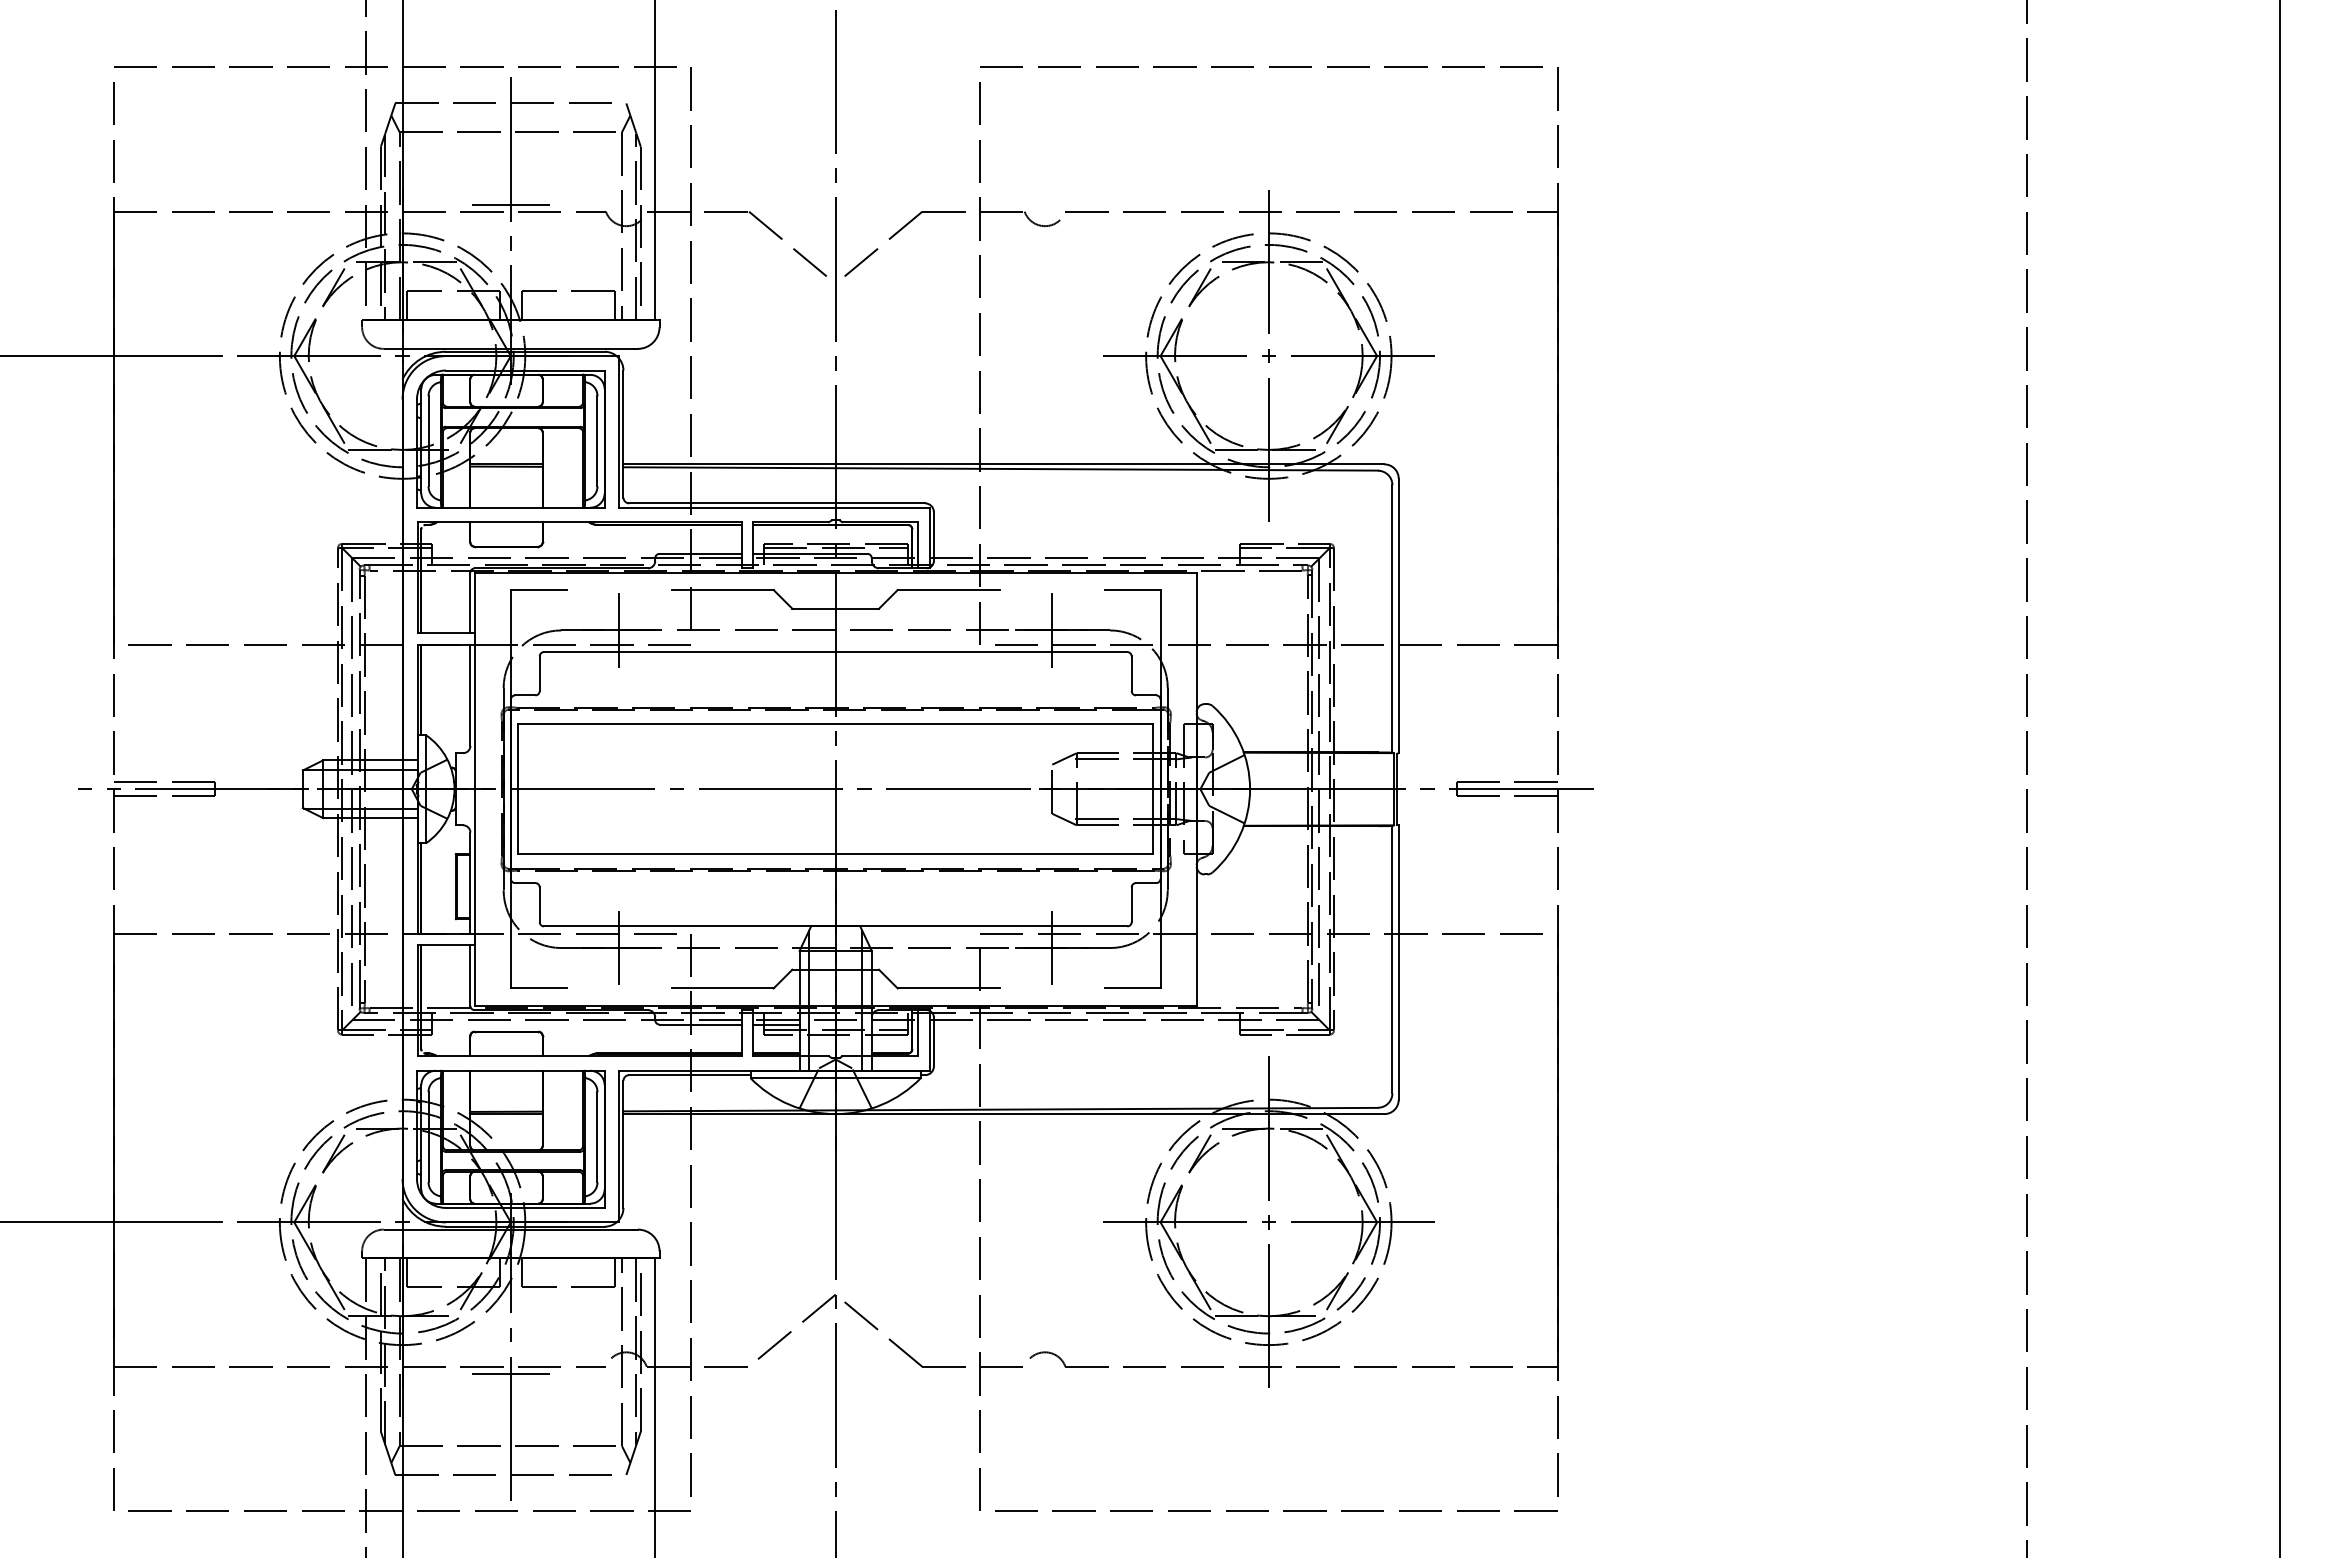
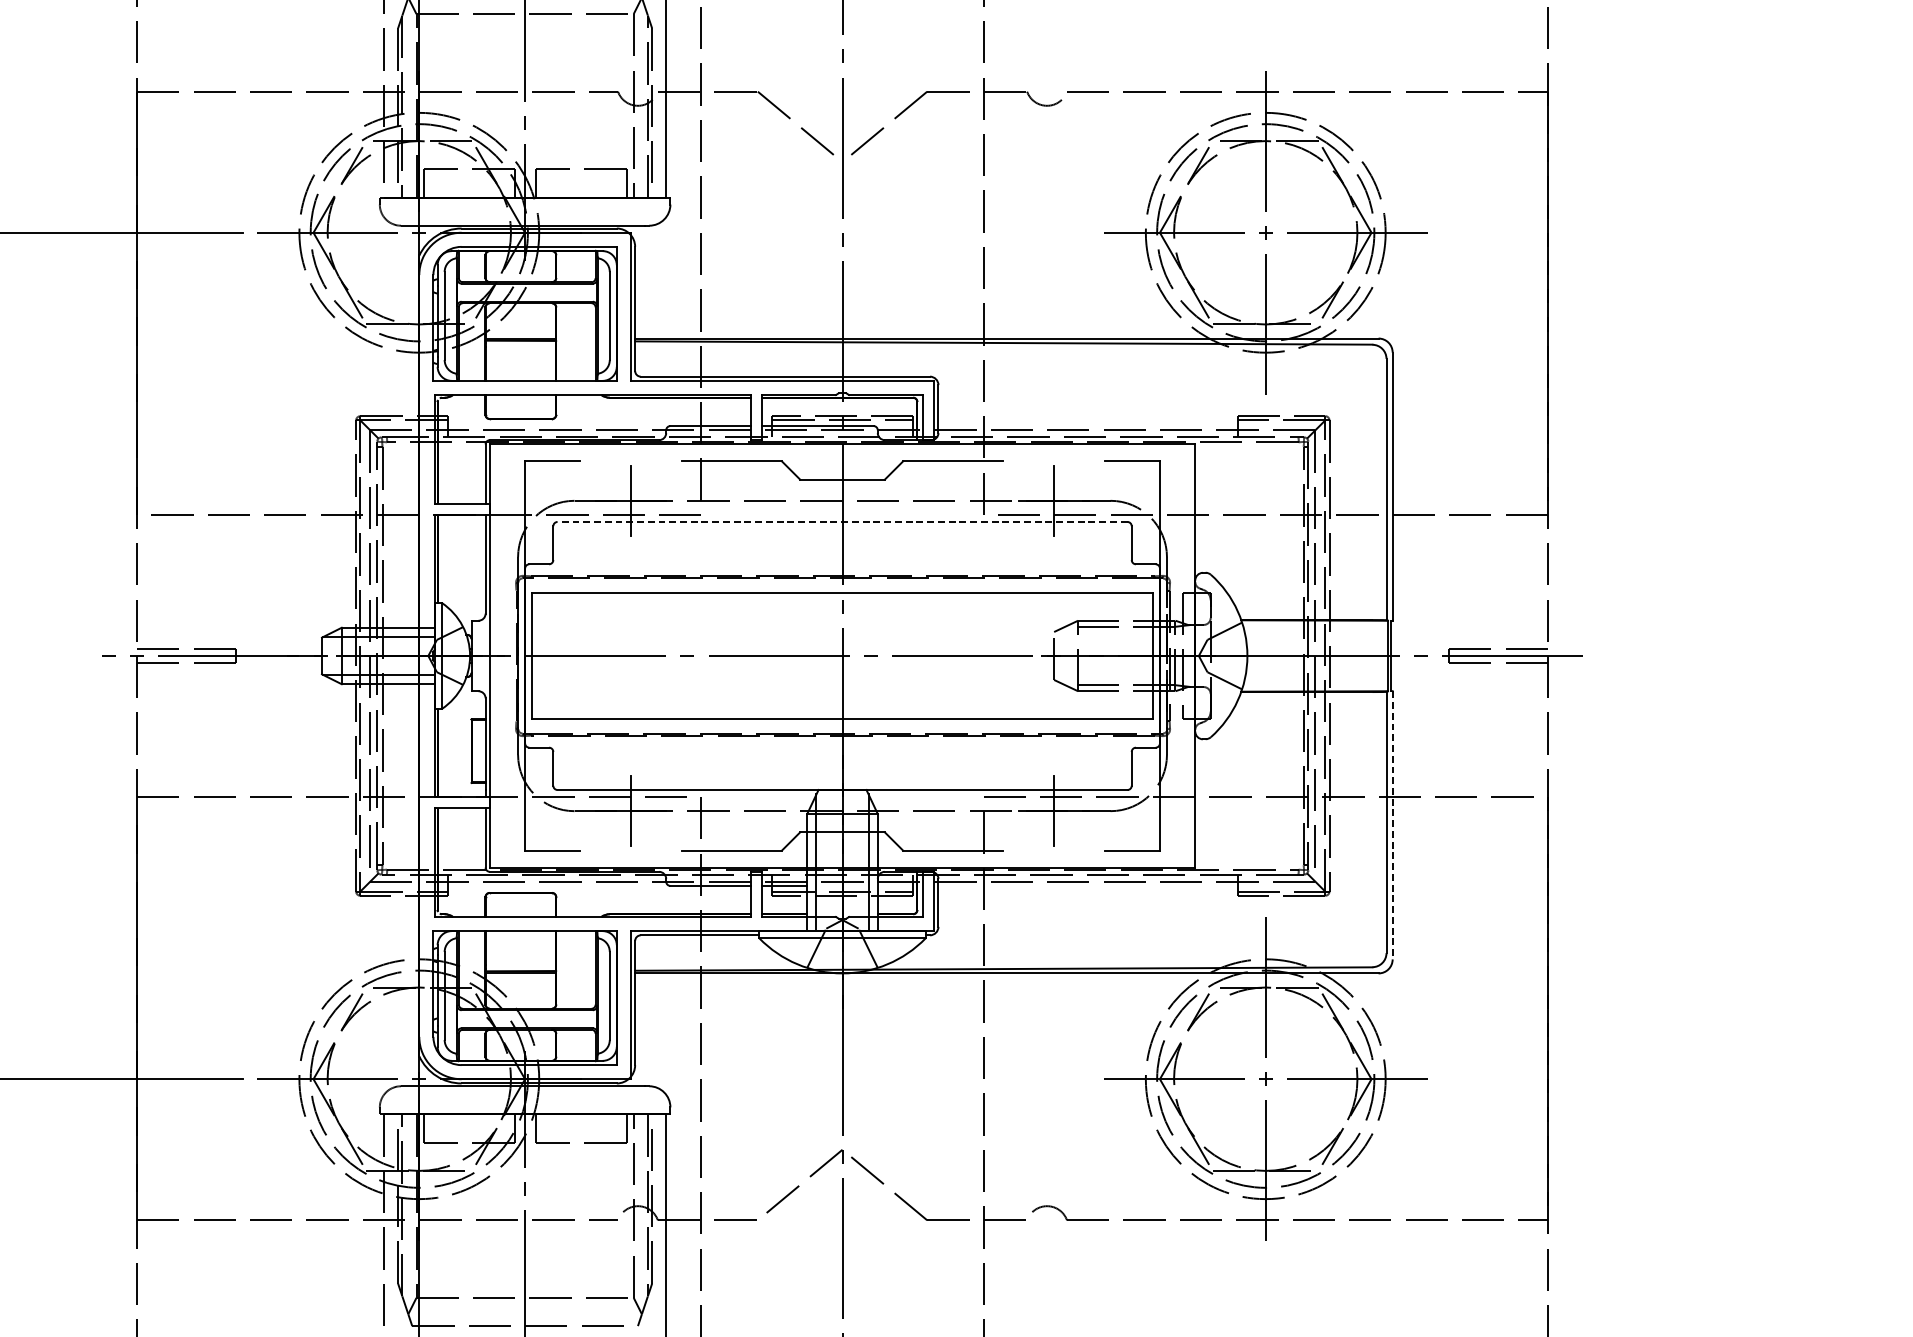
line: (510, 204) -> (524, 84), removed
line: (835, 652) -> (842, 522), solid -> dashed
line: (1398, 963) -> (1392, 826), solid -> dashed
line: (510, 1373) -> (524, 1226), removed

